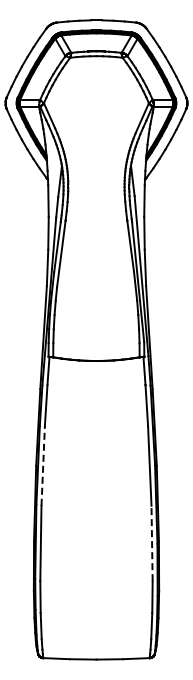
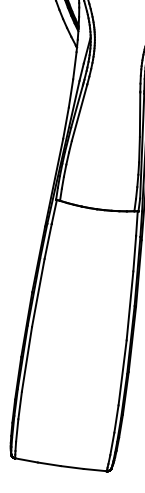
line: (43, 465) -> (38, 292), dashed -> solid
line: (152, 543) -> (122, 372), dashed -> solid

